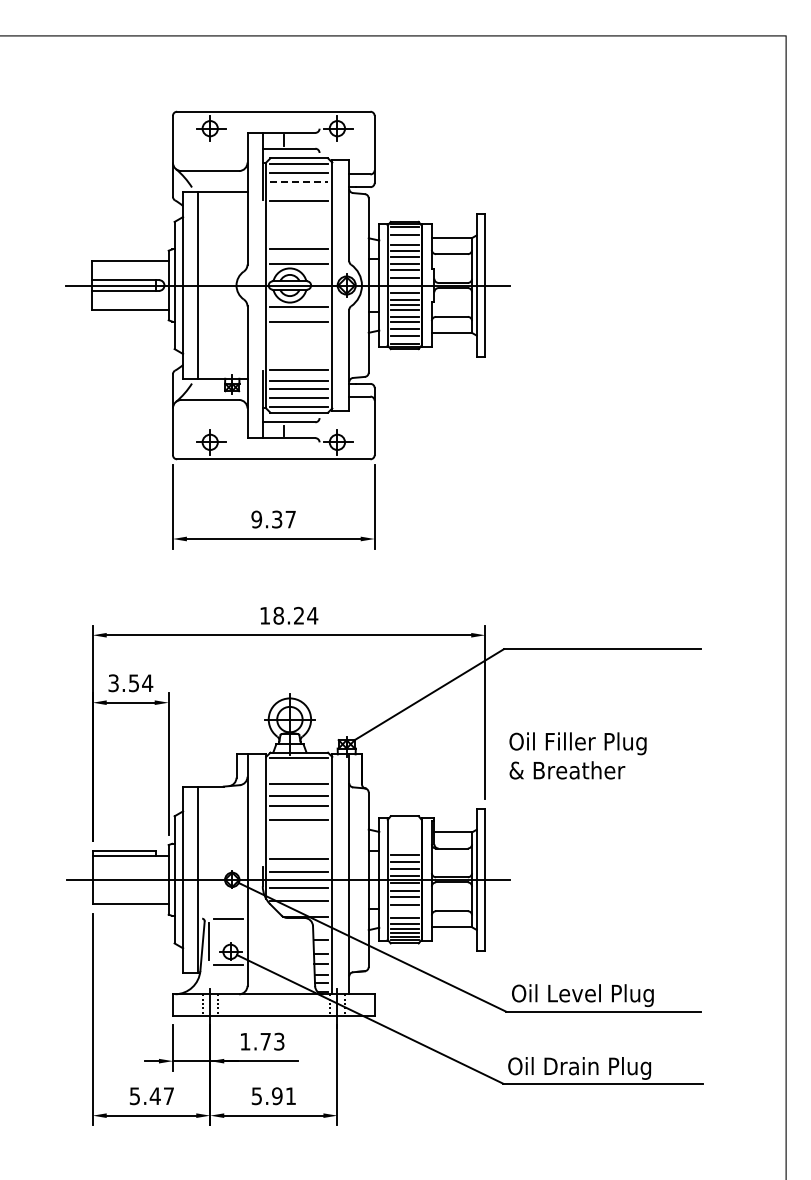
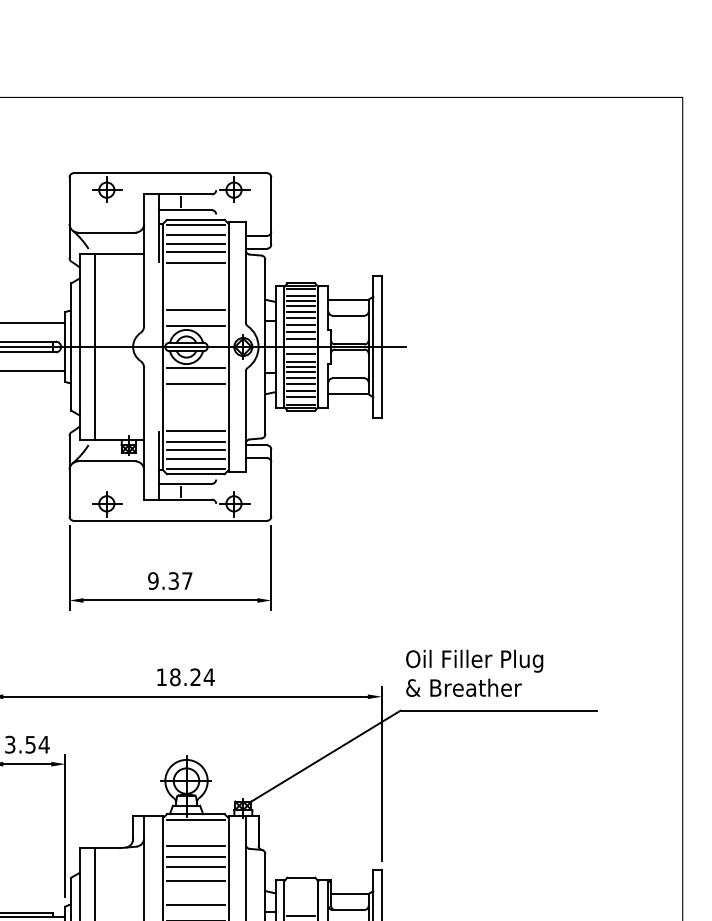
line: (299, 182) -> (196, 243), dashed -> solid
line: (299, 190) -> (196, 251), added
line: (404, 239) -> (301, 300), added
text: (577, 755) -> (474, 672), moved
line: (299, 843) -> (196, 904), added

